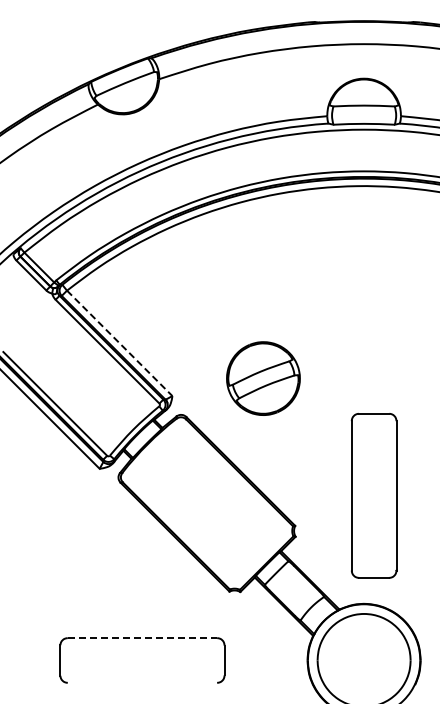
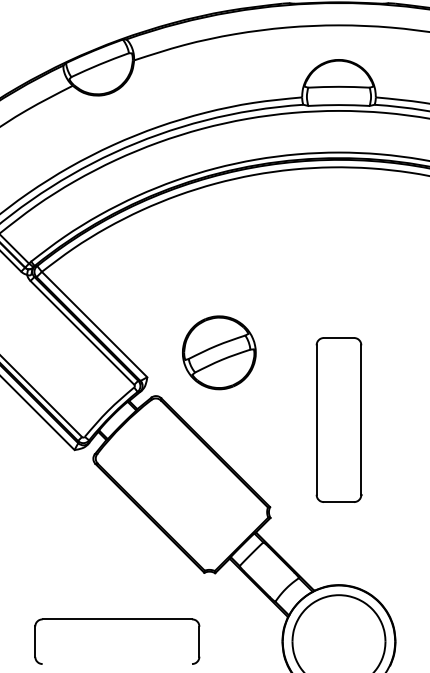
line: (119, 343) -> (94, 324), dashed -> solid
part: (263, 378) -> (219, 352), moved
part: (373, 495) -> (338, 419), moved
line: (142, 638) -> (117, 619), dashed -> solid

